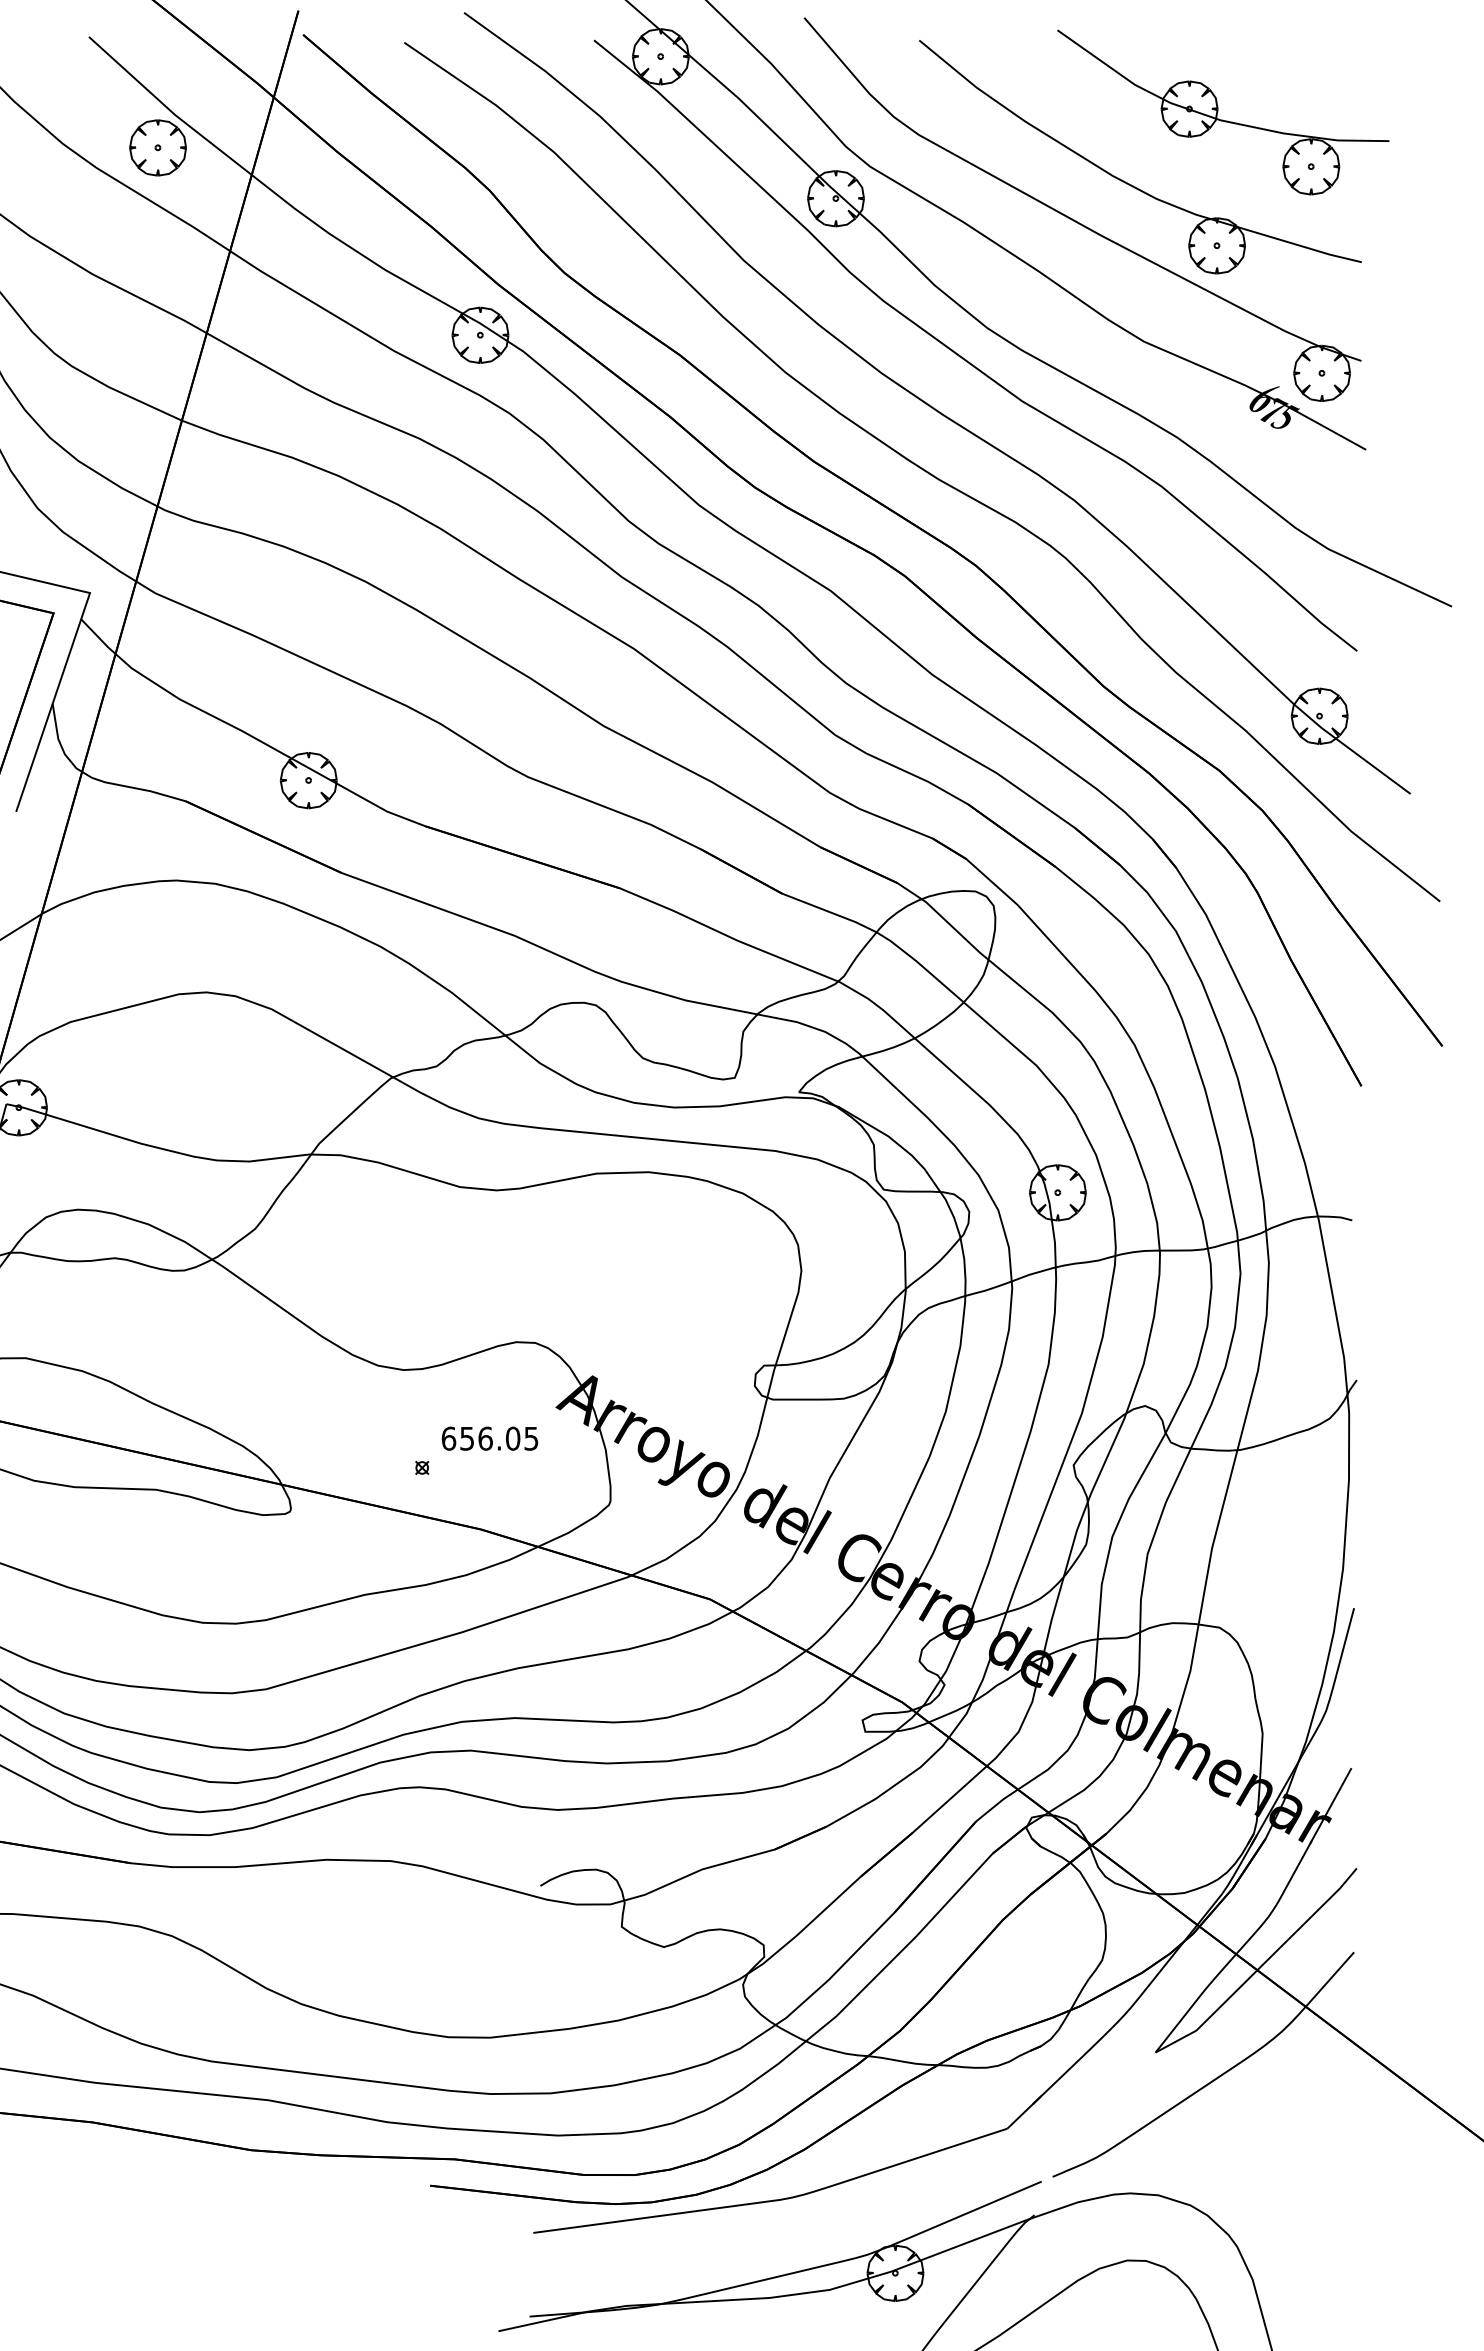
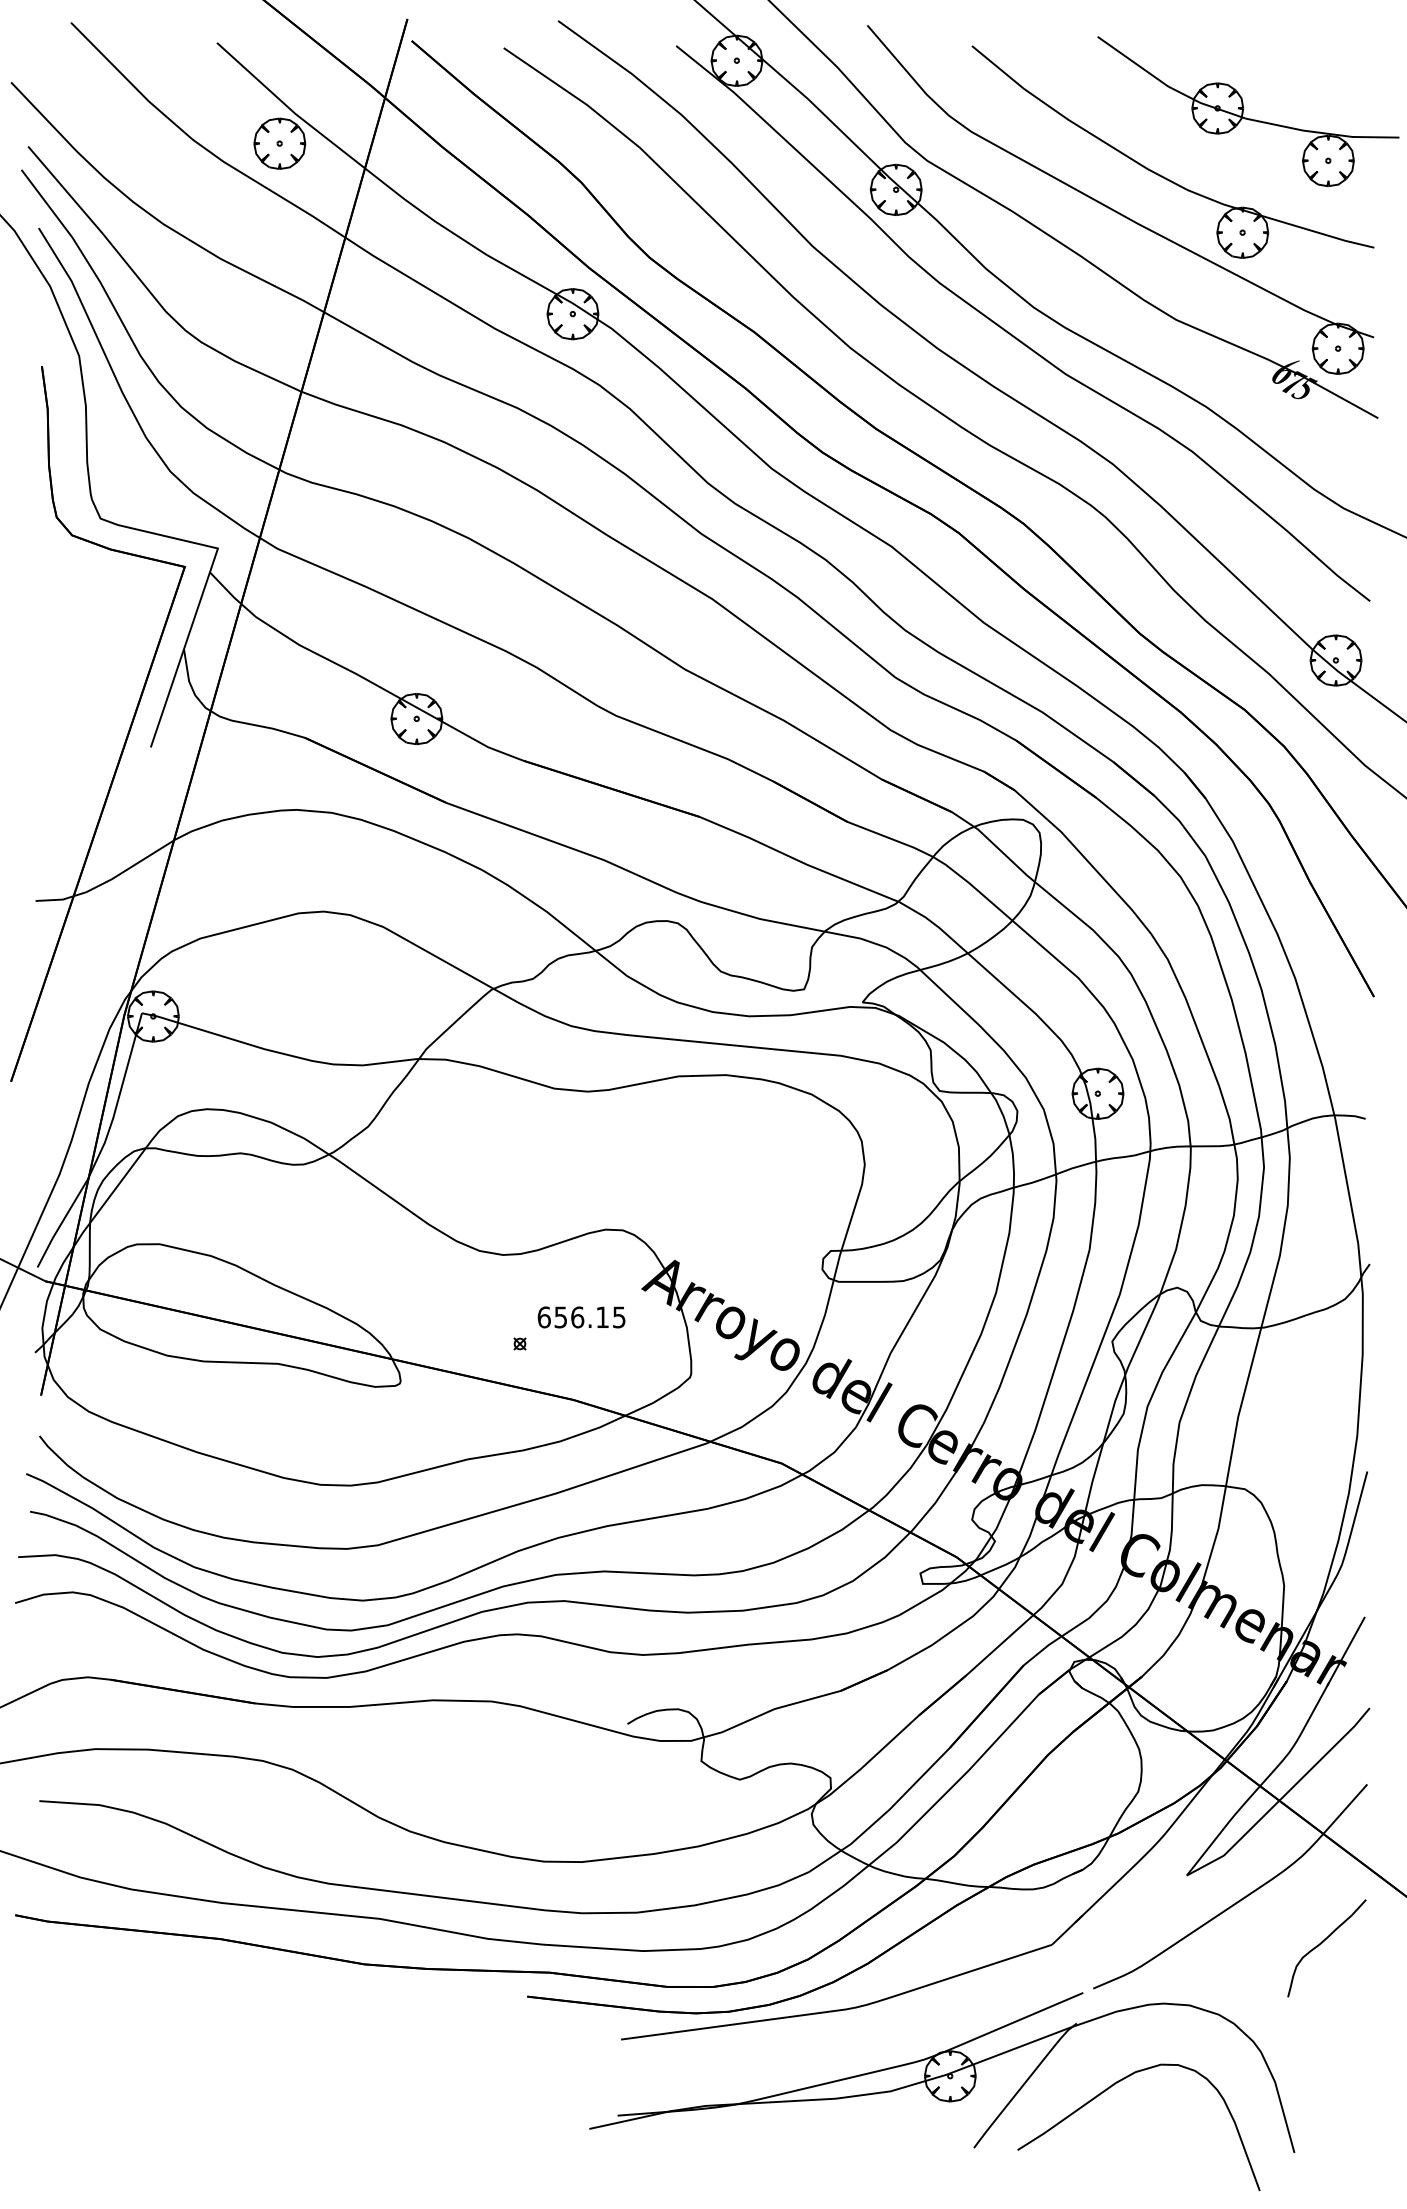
text: (512, 1438) -> (602, 1317), 656.05 -> 656.15
curve: (1304, 2127) -> (1322, 1943), added

